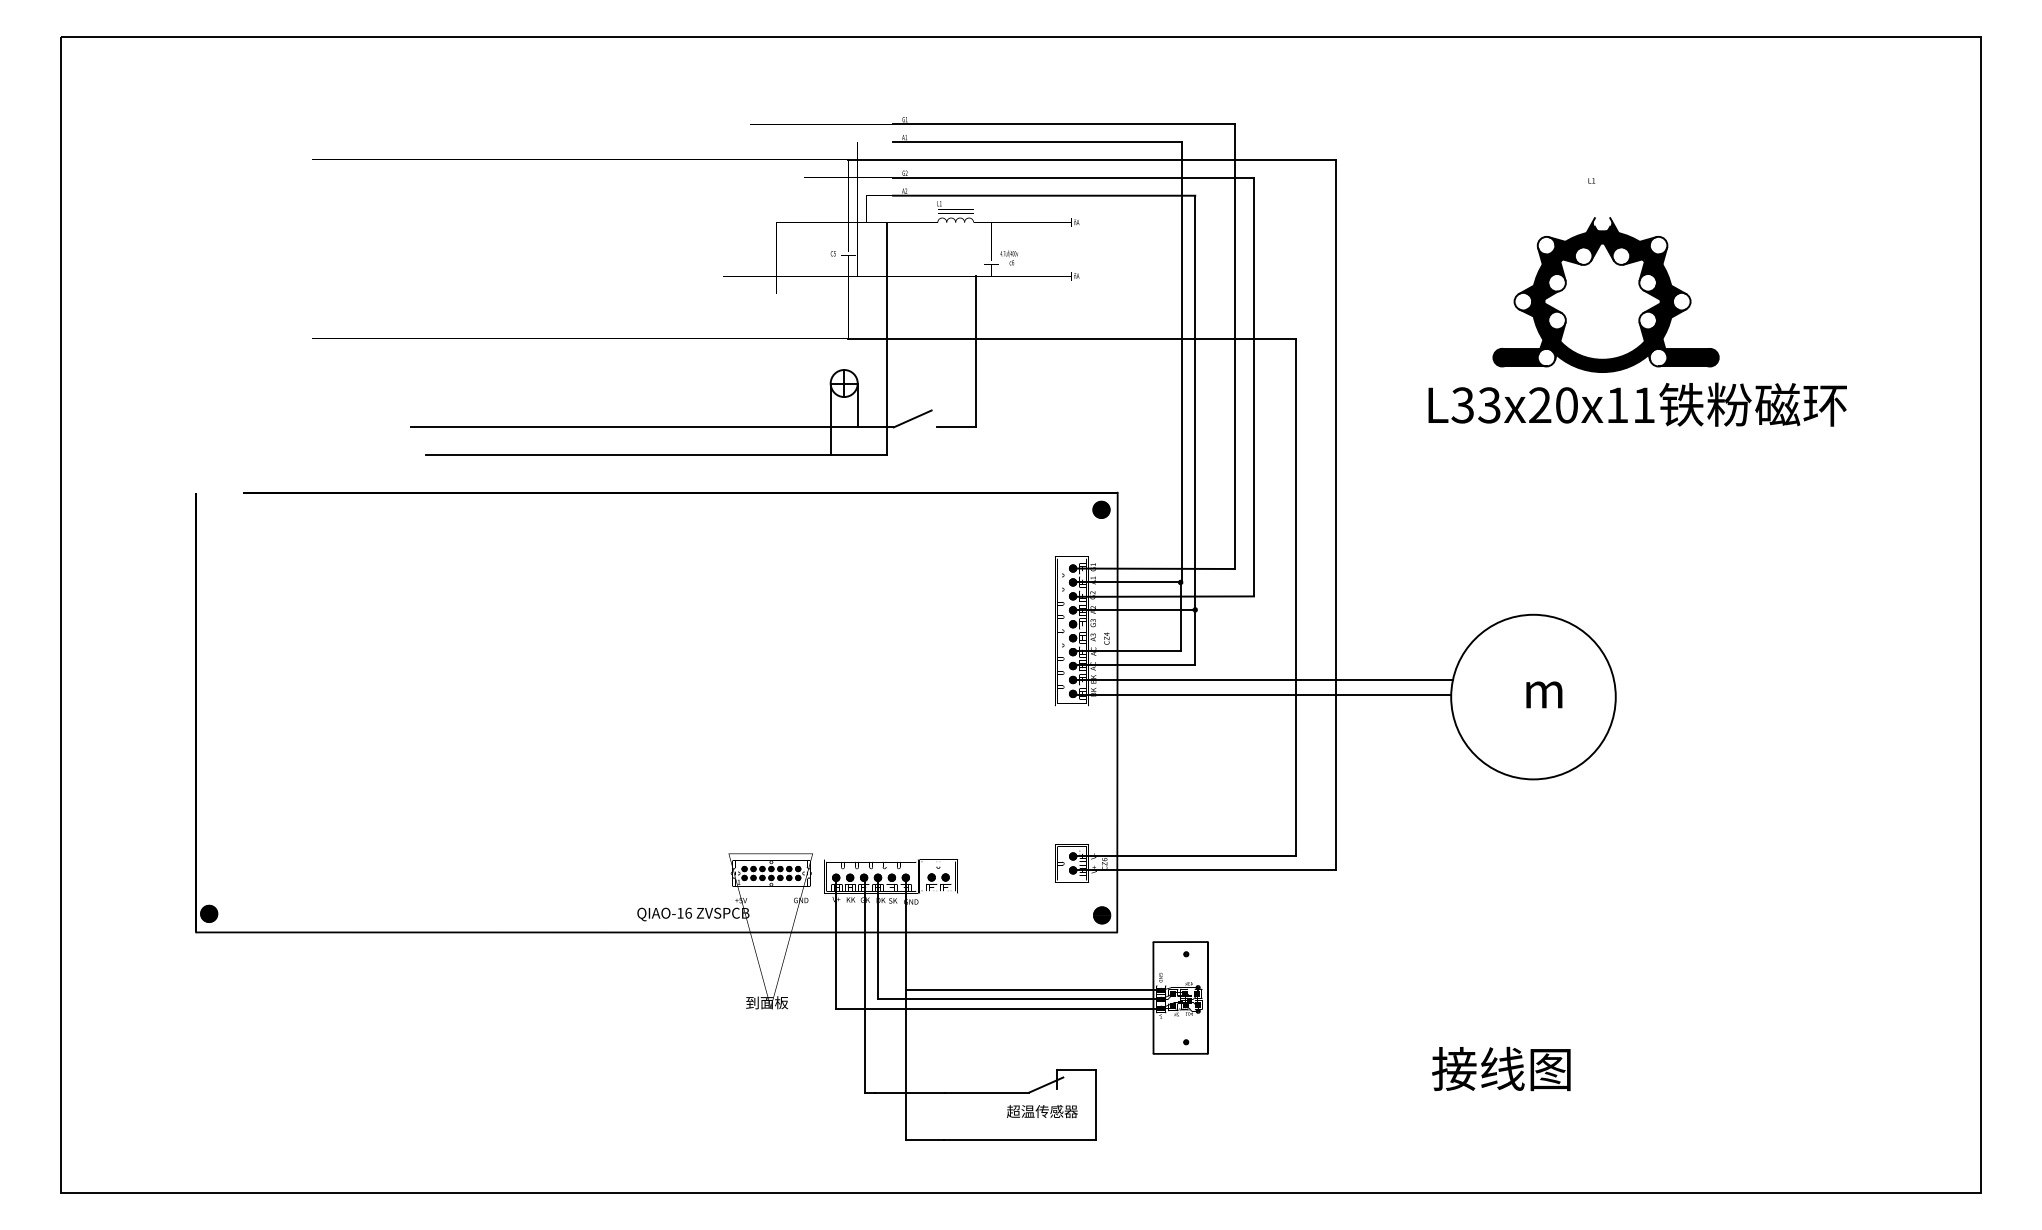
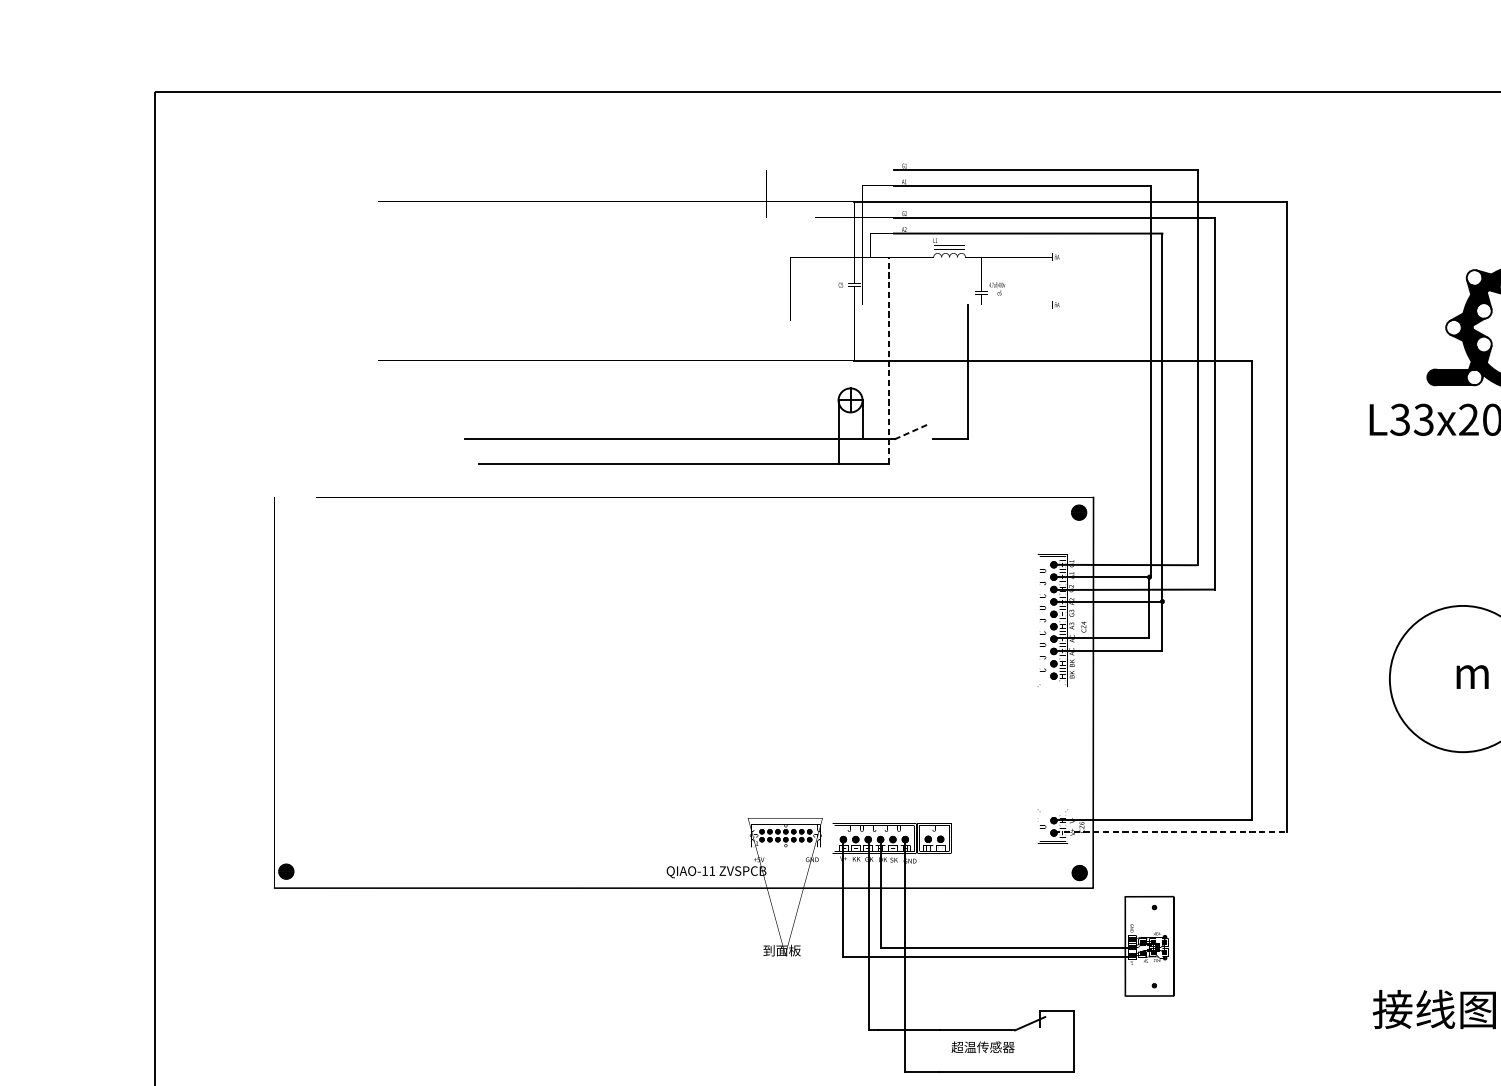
line: (886, 338) -> (888, 360), solid -> dashed
line: (912, 418) -> (911, 431), solid -> dashed
line: (1262, 680) -> (1222, 664), removed
line: (1262, 694) -> (1222, 676), removed
line: (1204, 869) -> (1170, 832), solid -> dashed
text: (688, 912) -> (712, 870), QIAO-16 -> QIAO-11
line: (1033, 990) -> (1018, 939), removed
text: (1042, 1111) -> (983, 1047), moved

